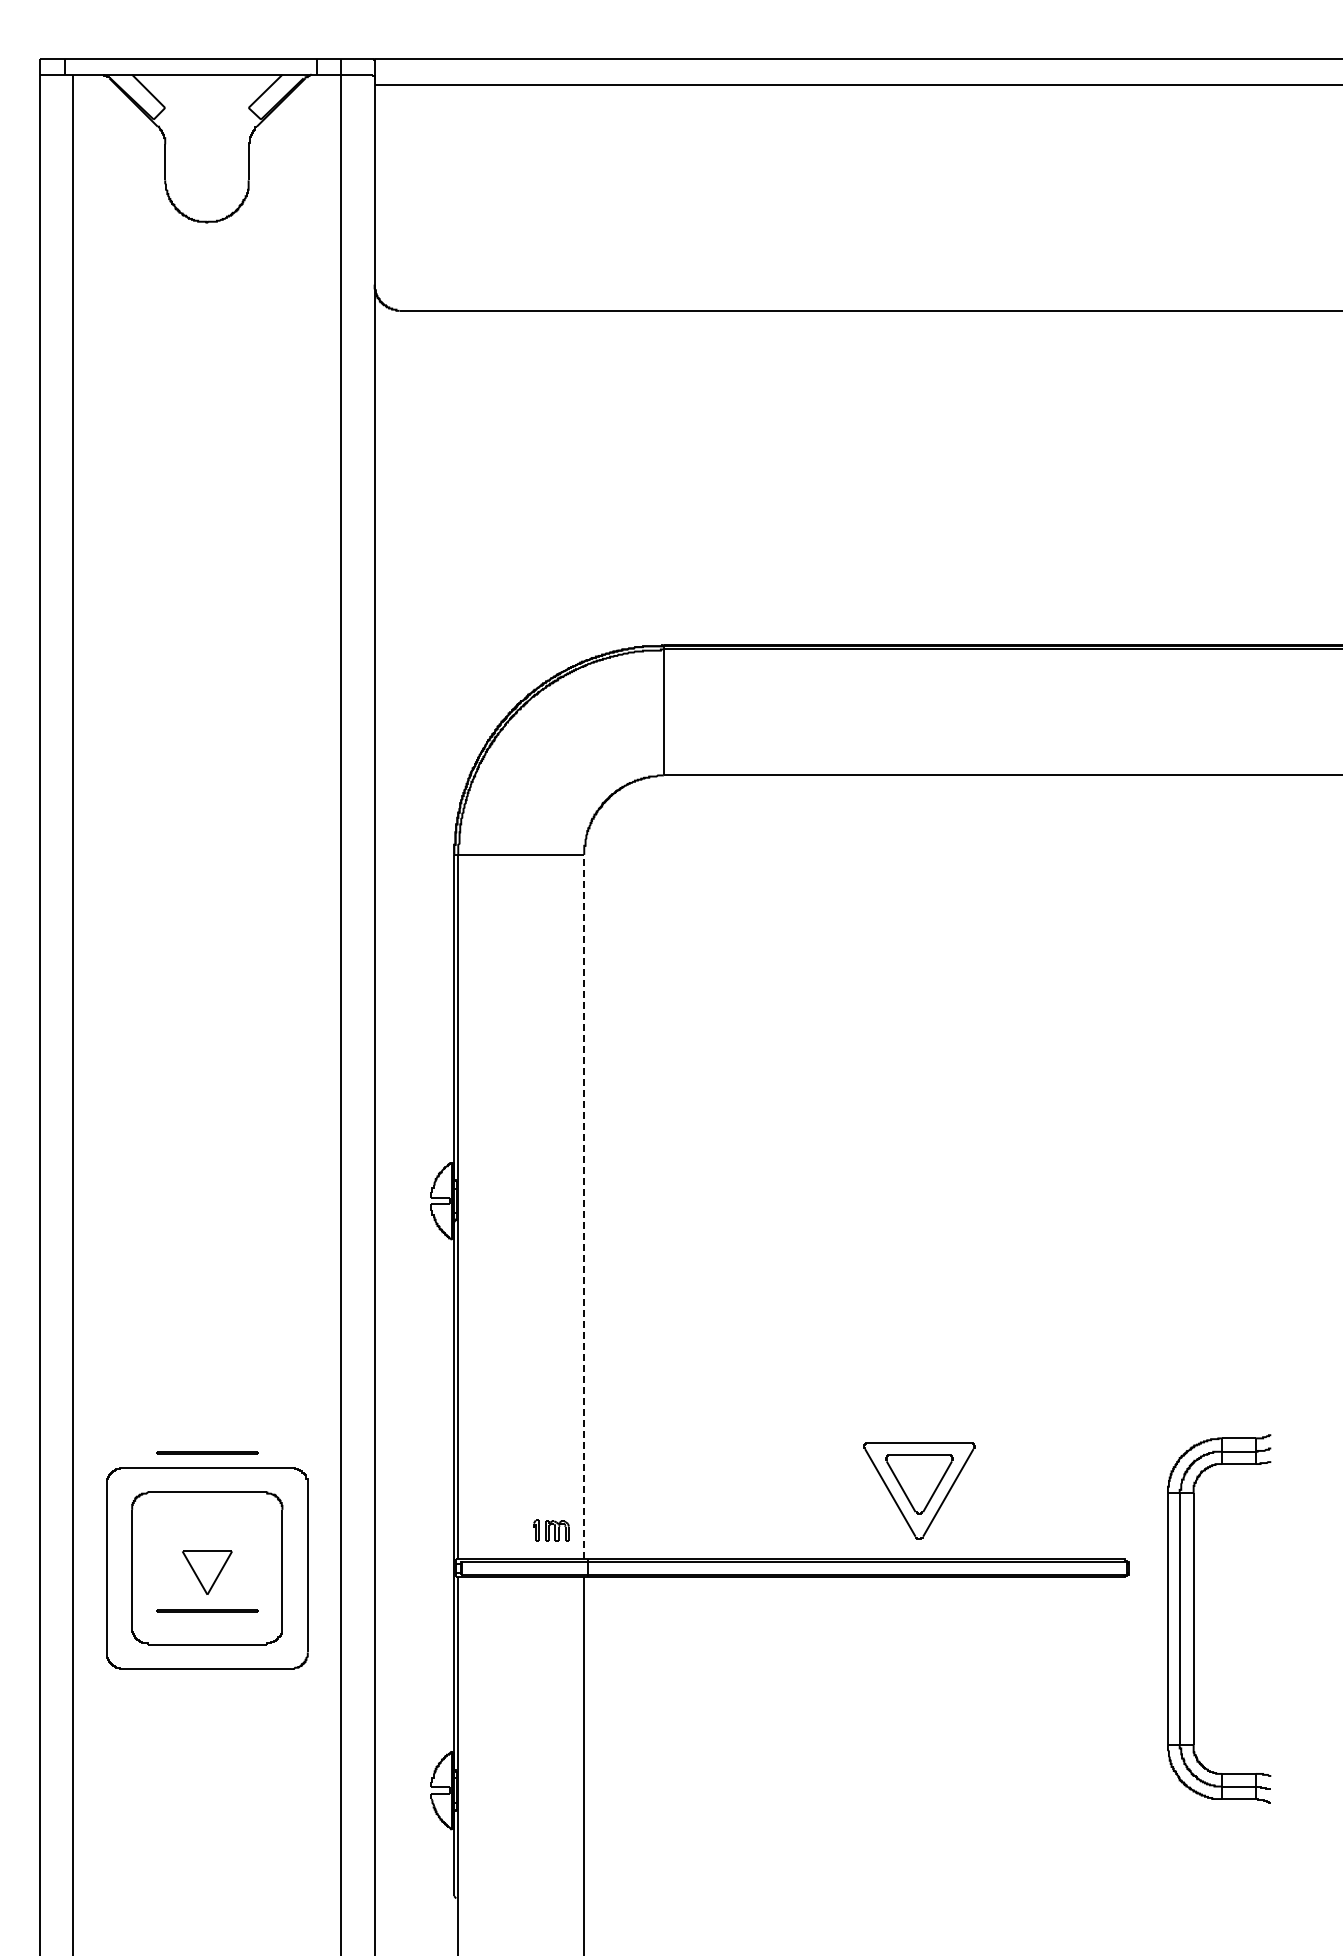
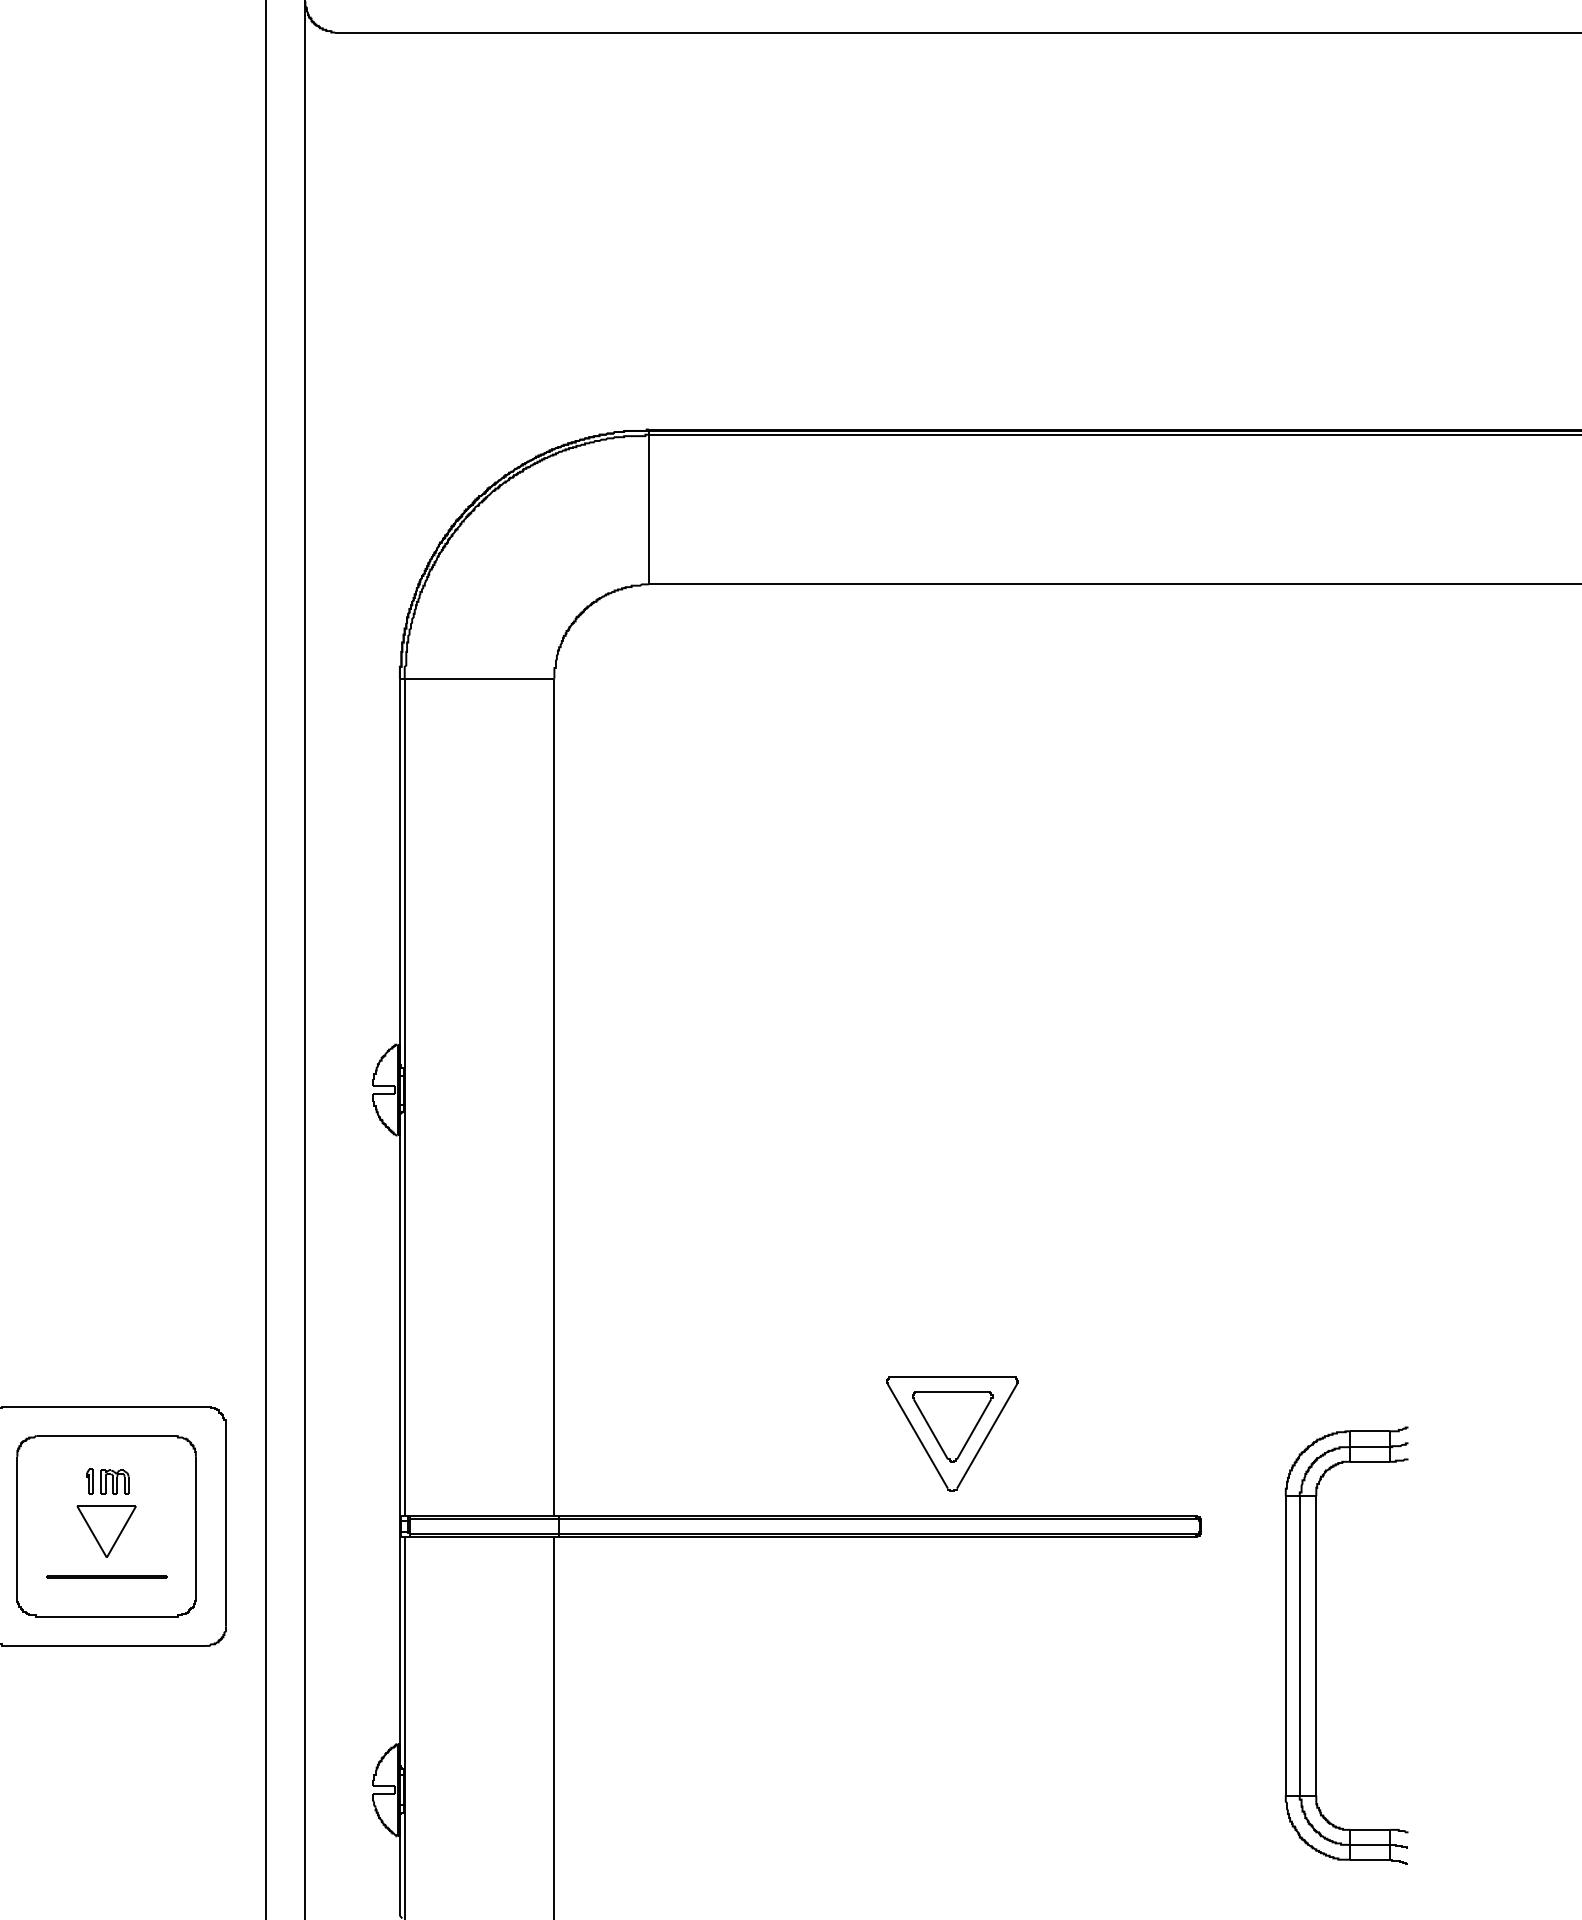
line: (584, 1206) -> (554, 1096), dashed -> solid
line: (207, 1452) -> (106, 1388), removed
part: (551, 1530) -> (108, 1481), moved
part: (1194, 1618) -> (1317, 1645), moved

